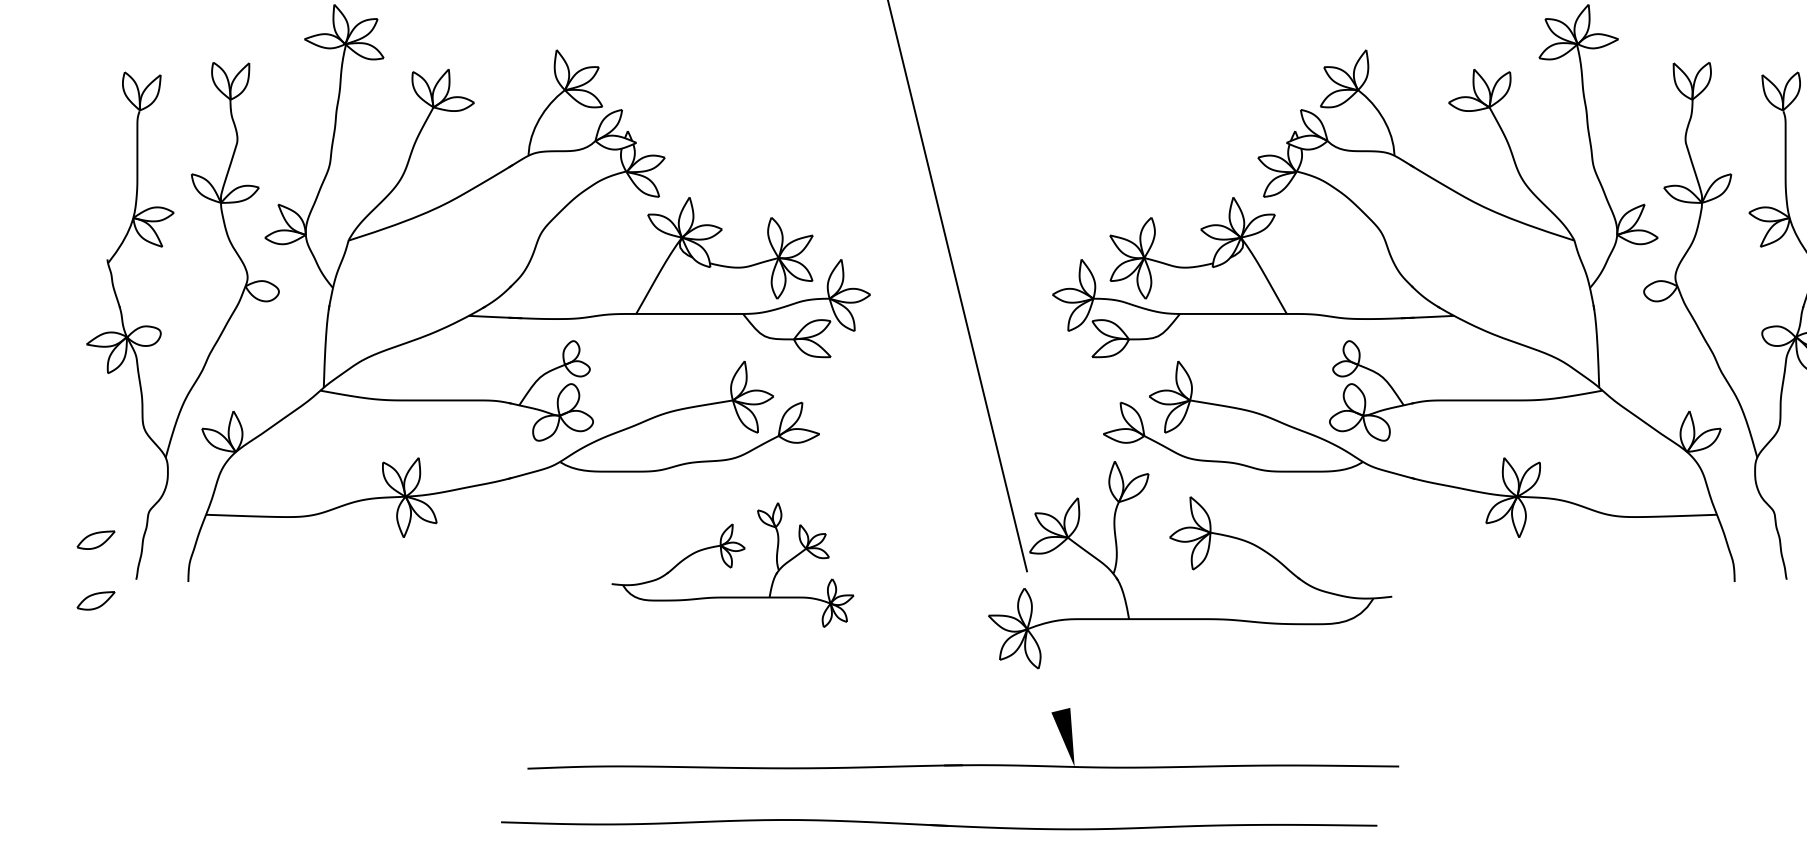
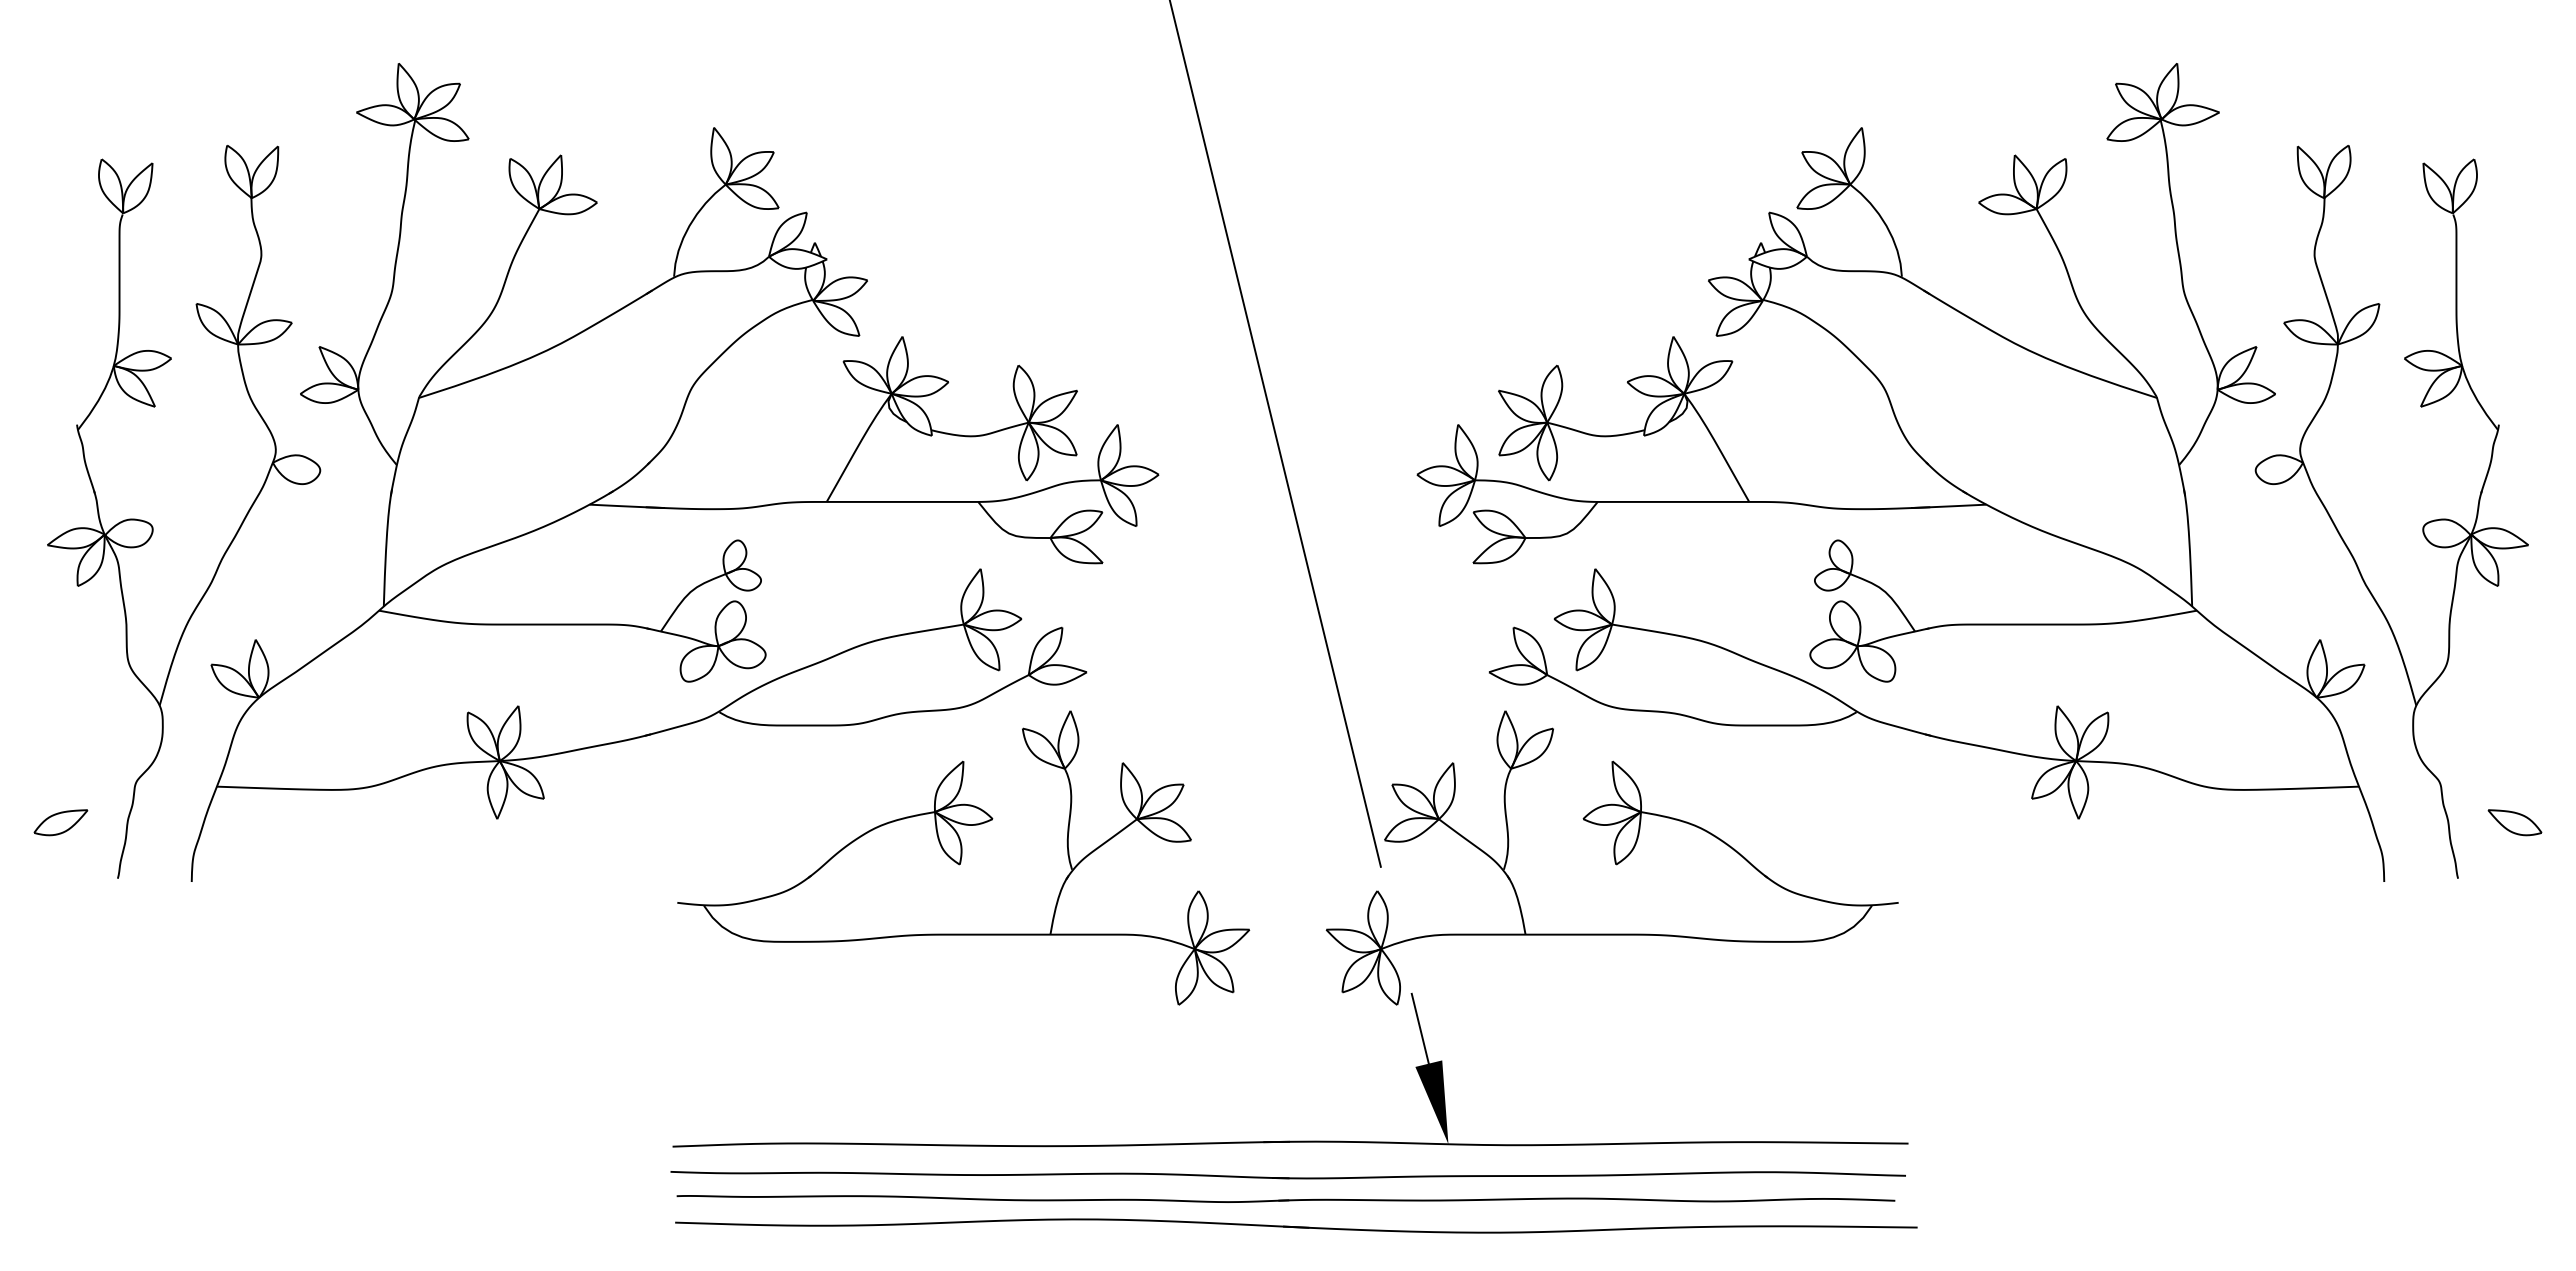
part: (732, 564) -> (963, 857), size x1.67
part: (95, 600) -> (60, 908), removed
line: (1054, 685) -> (1419, 1028), added
part: (961, 789) -> (1287, 1175), added
part: (959, 805) -> (1285, 1198), added
part: (939, 824) -> (1296, 1225), moved

